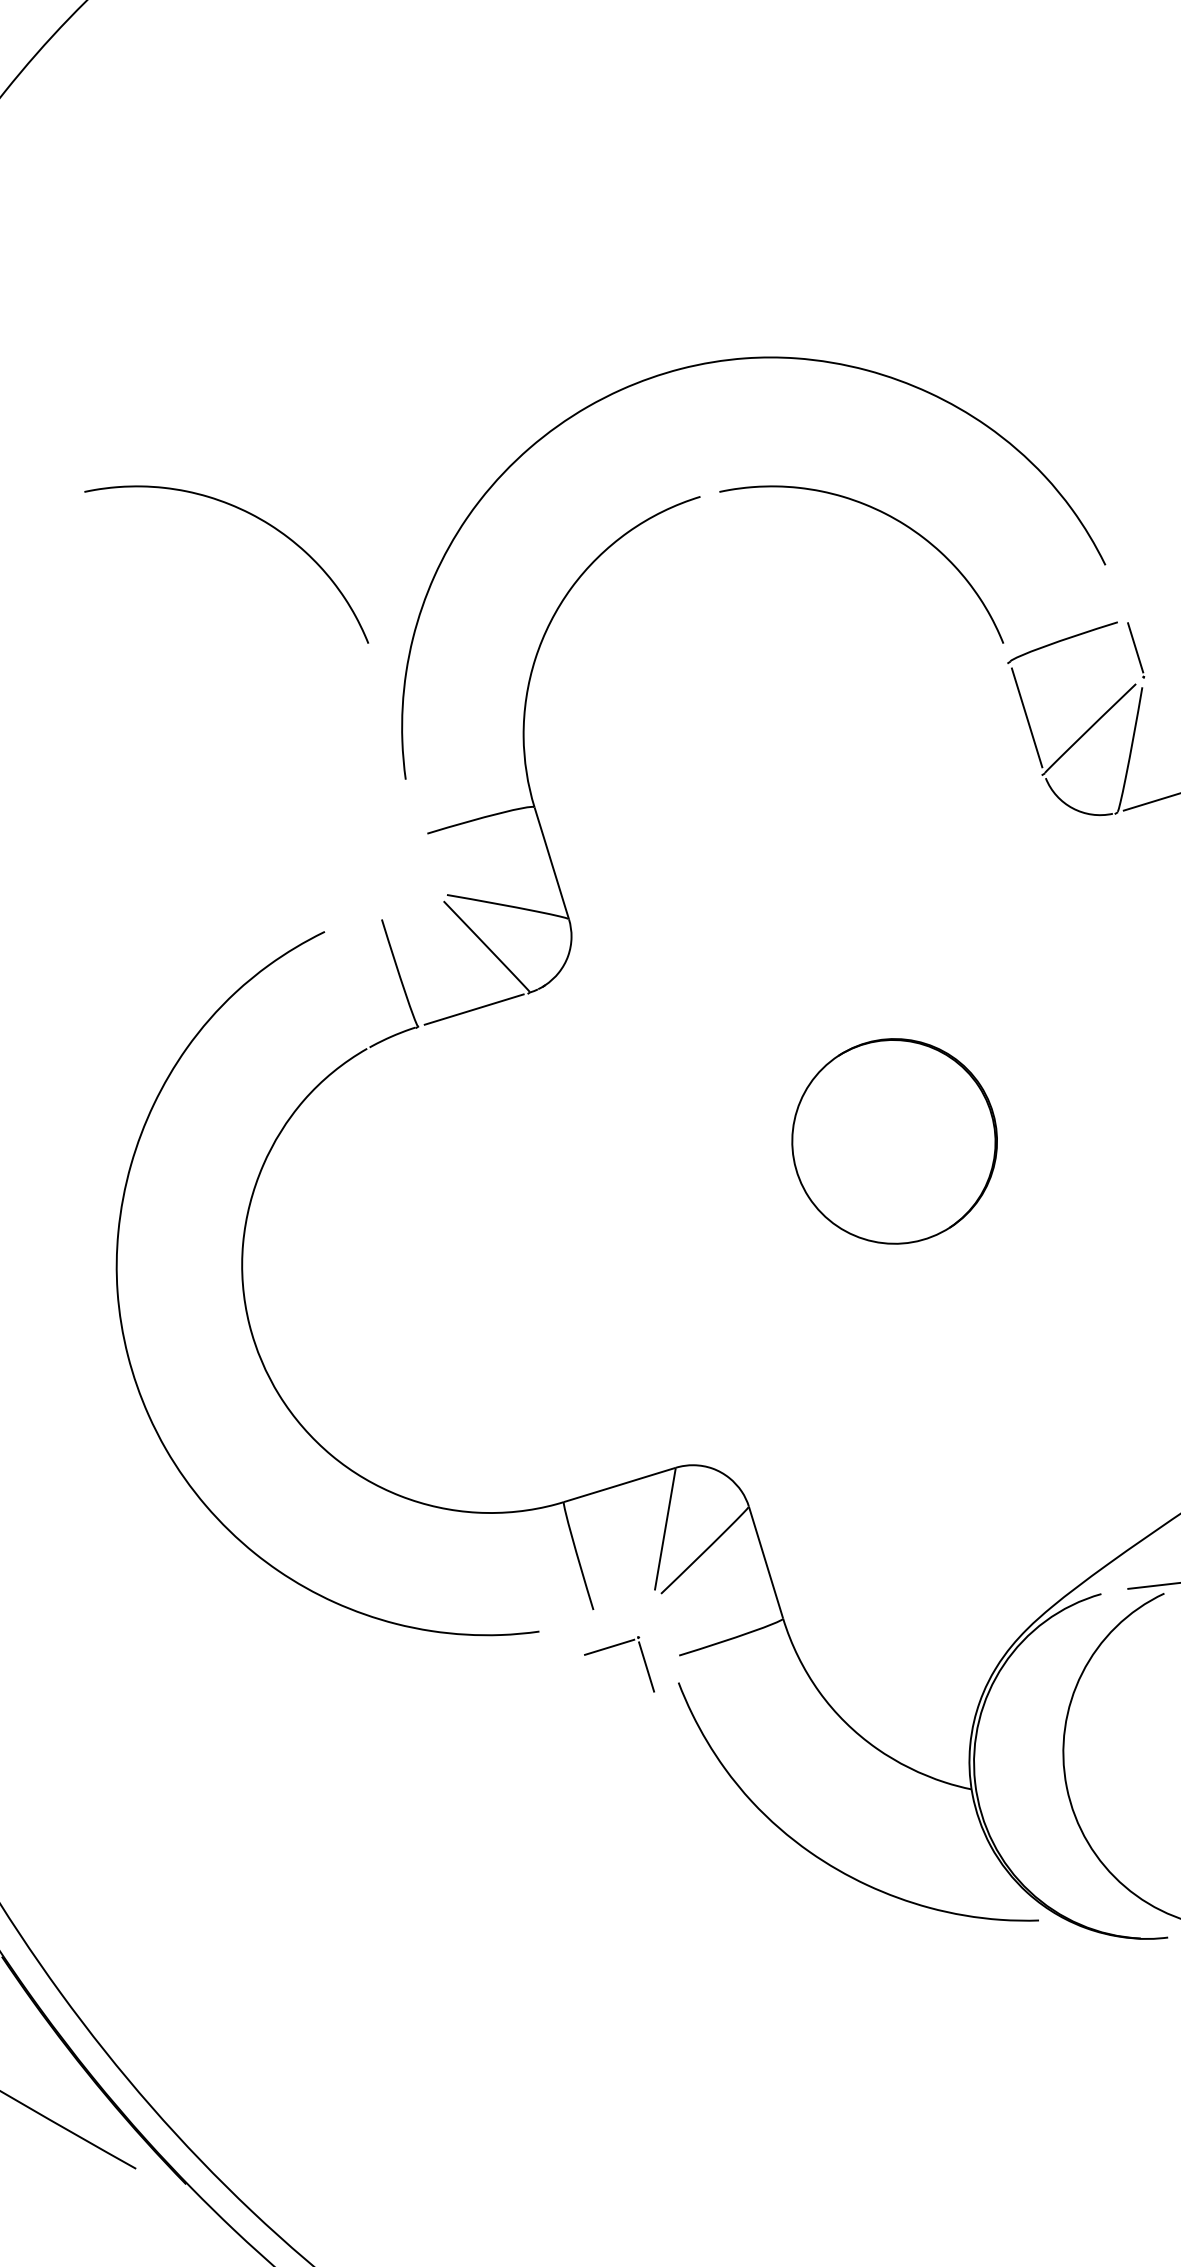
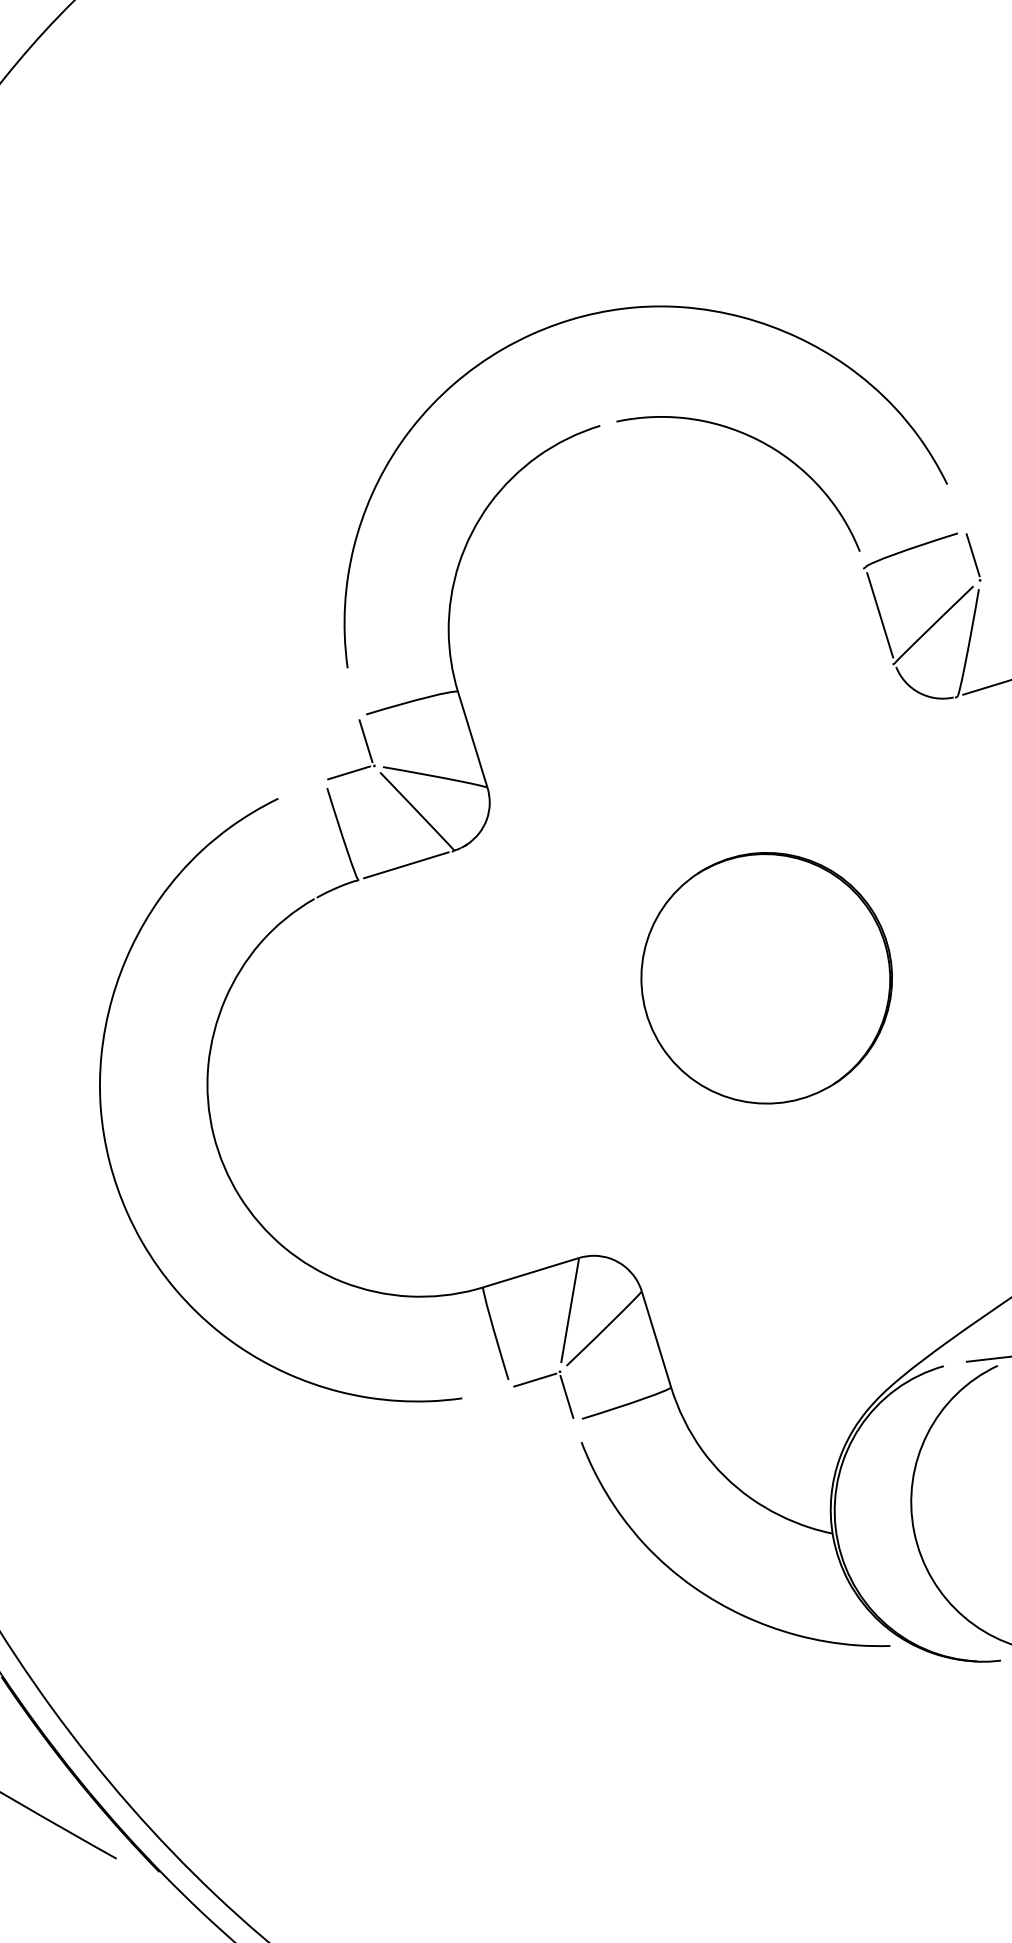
curve: (251, 515) -> (215, 441), removed
part: (427, 869) -> (366, 745), added
part: (894, 1141) -> (766, 978), size x1.43
part: (613, 1647) -> (538, 1380), moved

